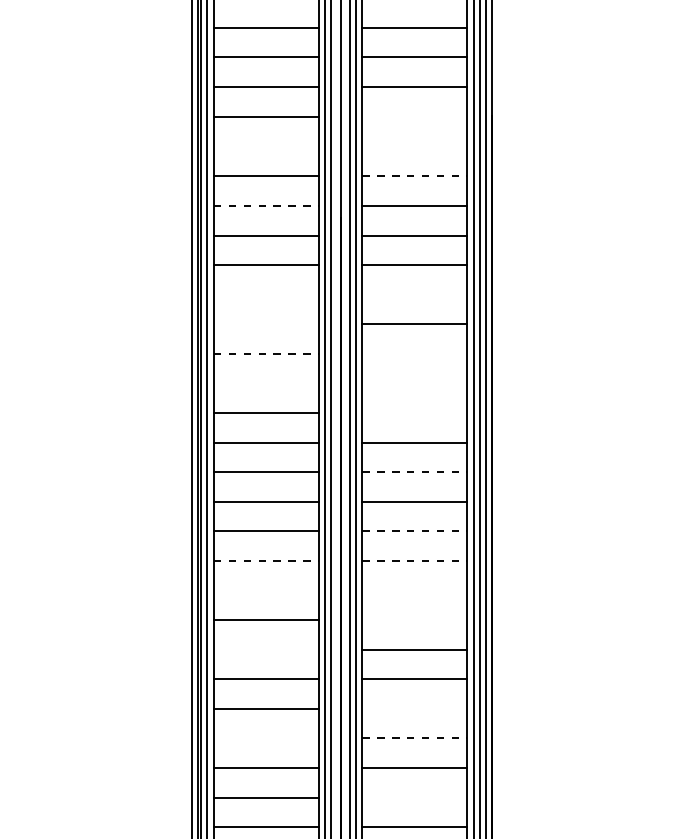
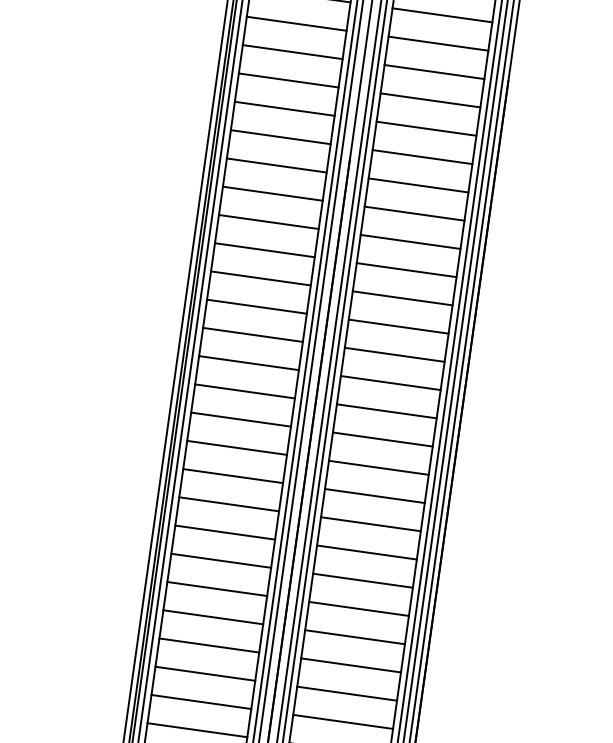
line: (414, 116) -> (434, 71), added
line: (265, 146) -> (288, 80), added
line: (414, 146) -> (430, 100), added
line: (415, 176) -> (427, 129), dashed -> solid
line: (266, 205) -> (281, 136), dashed -> solid
line: (265, 294) -> (268, 221), added
line: (414, 294) -> (410, 241), added
line: (265, 324) -> (264, 250), added
line: (266, 353) -> (261, 278), dashed -> solid
line: (414, 353) -> (402, 297), added
line: (265, 383) -> (256, 306), added
line: (414, 383) -> (398, 326), added
line: (414, 413) -> (394, 355), added
line: (415, 472) -> (387, 411), dashed -> solid
line: (415, 531) -> (379, 467), dashed -> solid
line: (266, 560) -> (233, 475), dashed -> solid
line: (415, 560) -> (375, 495), dashed -> solid
line: (265, 590) -> (228, 504), added
line: (414, 590) -> (370, 524), added
line: (414, 620) -> (366, 552), added
line: (265, 649) -> (220, 560), added
line: (414, 708) -> (354, 636), added
line: (265, 738) -> (208, 645), added
line: (415, 738) -> (351, 665), dashed -> solid
line: (414, 797) -> (342, 721), added

